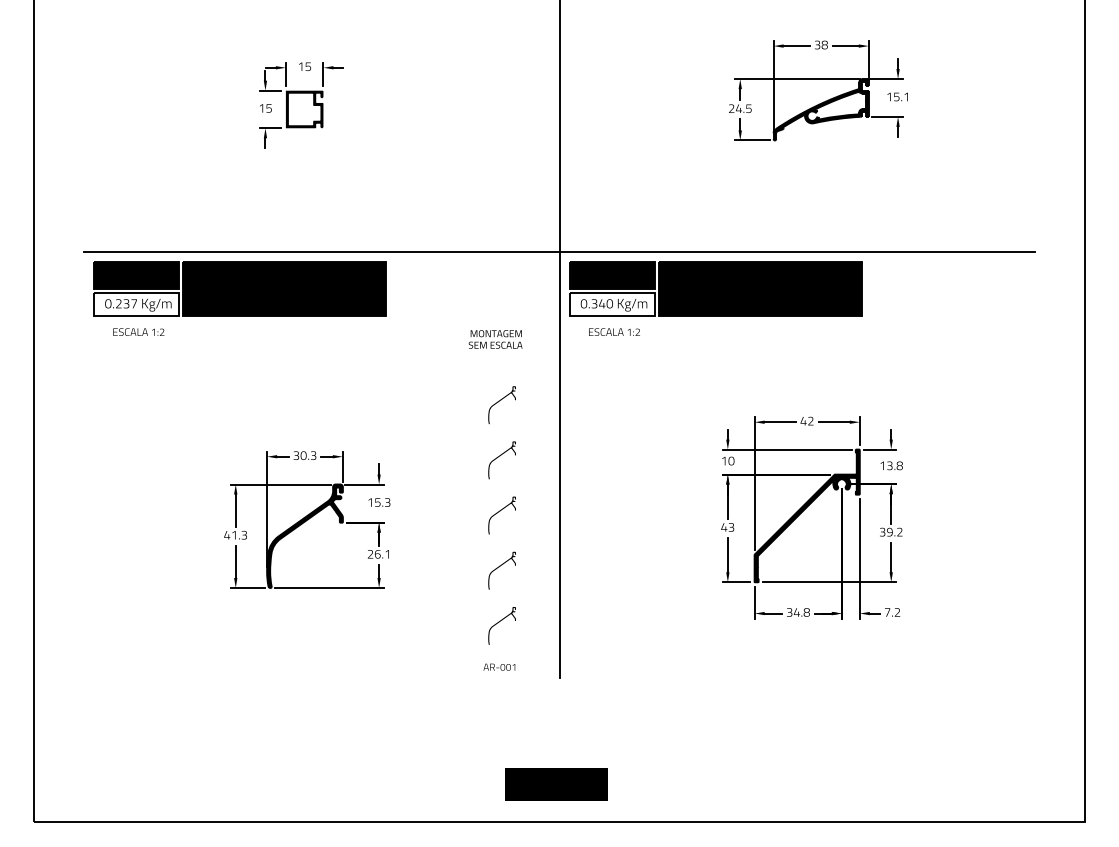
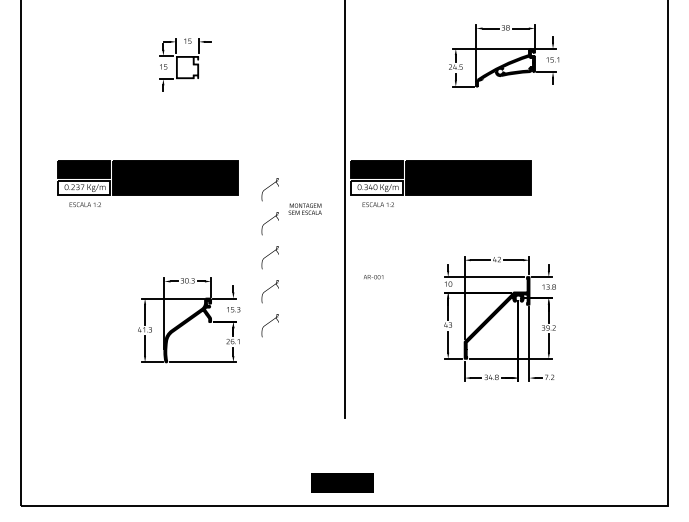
line: (559, 252) -> (344, 155), removed
part: (501, 515) -> (269, 257), moved
text: (499, 667) -> (373, 277), moved

